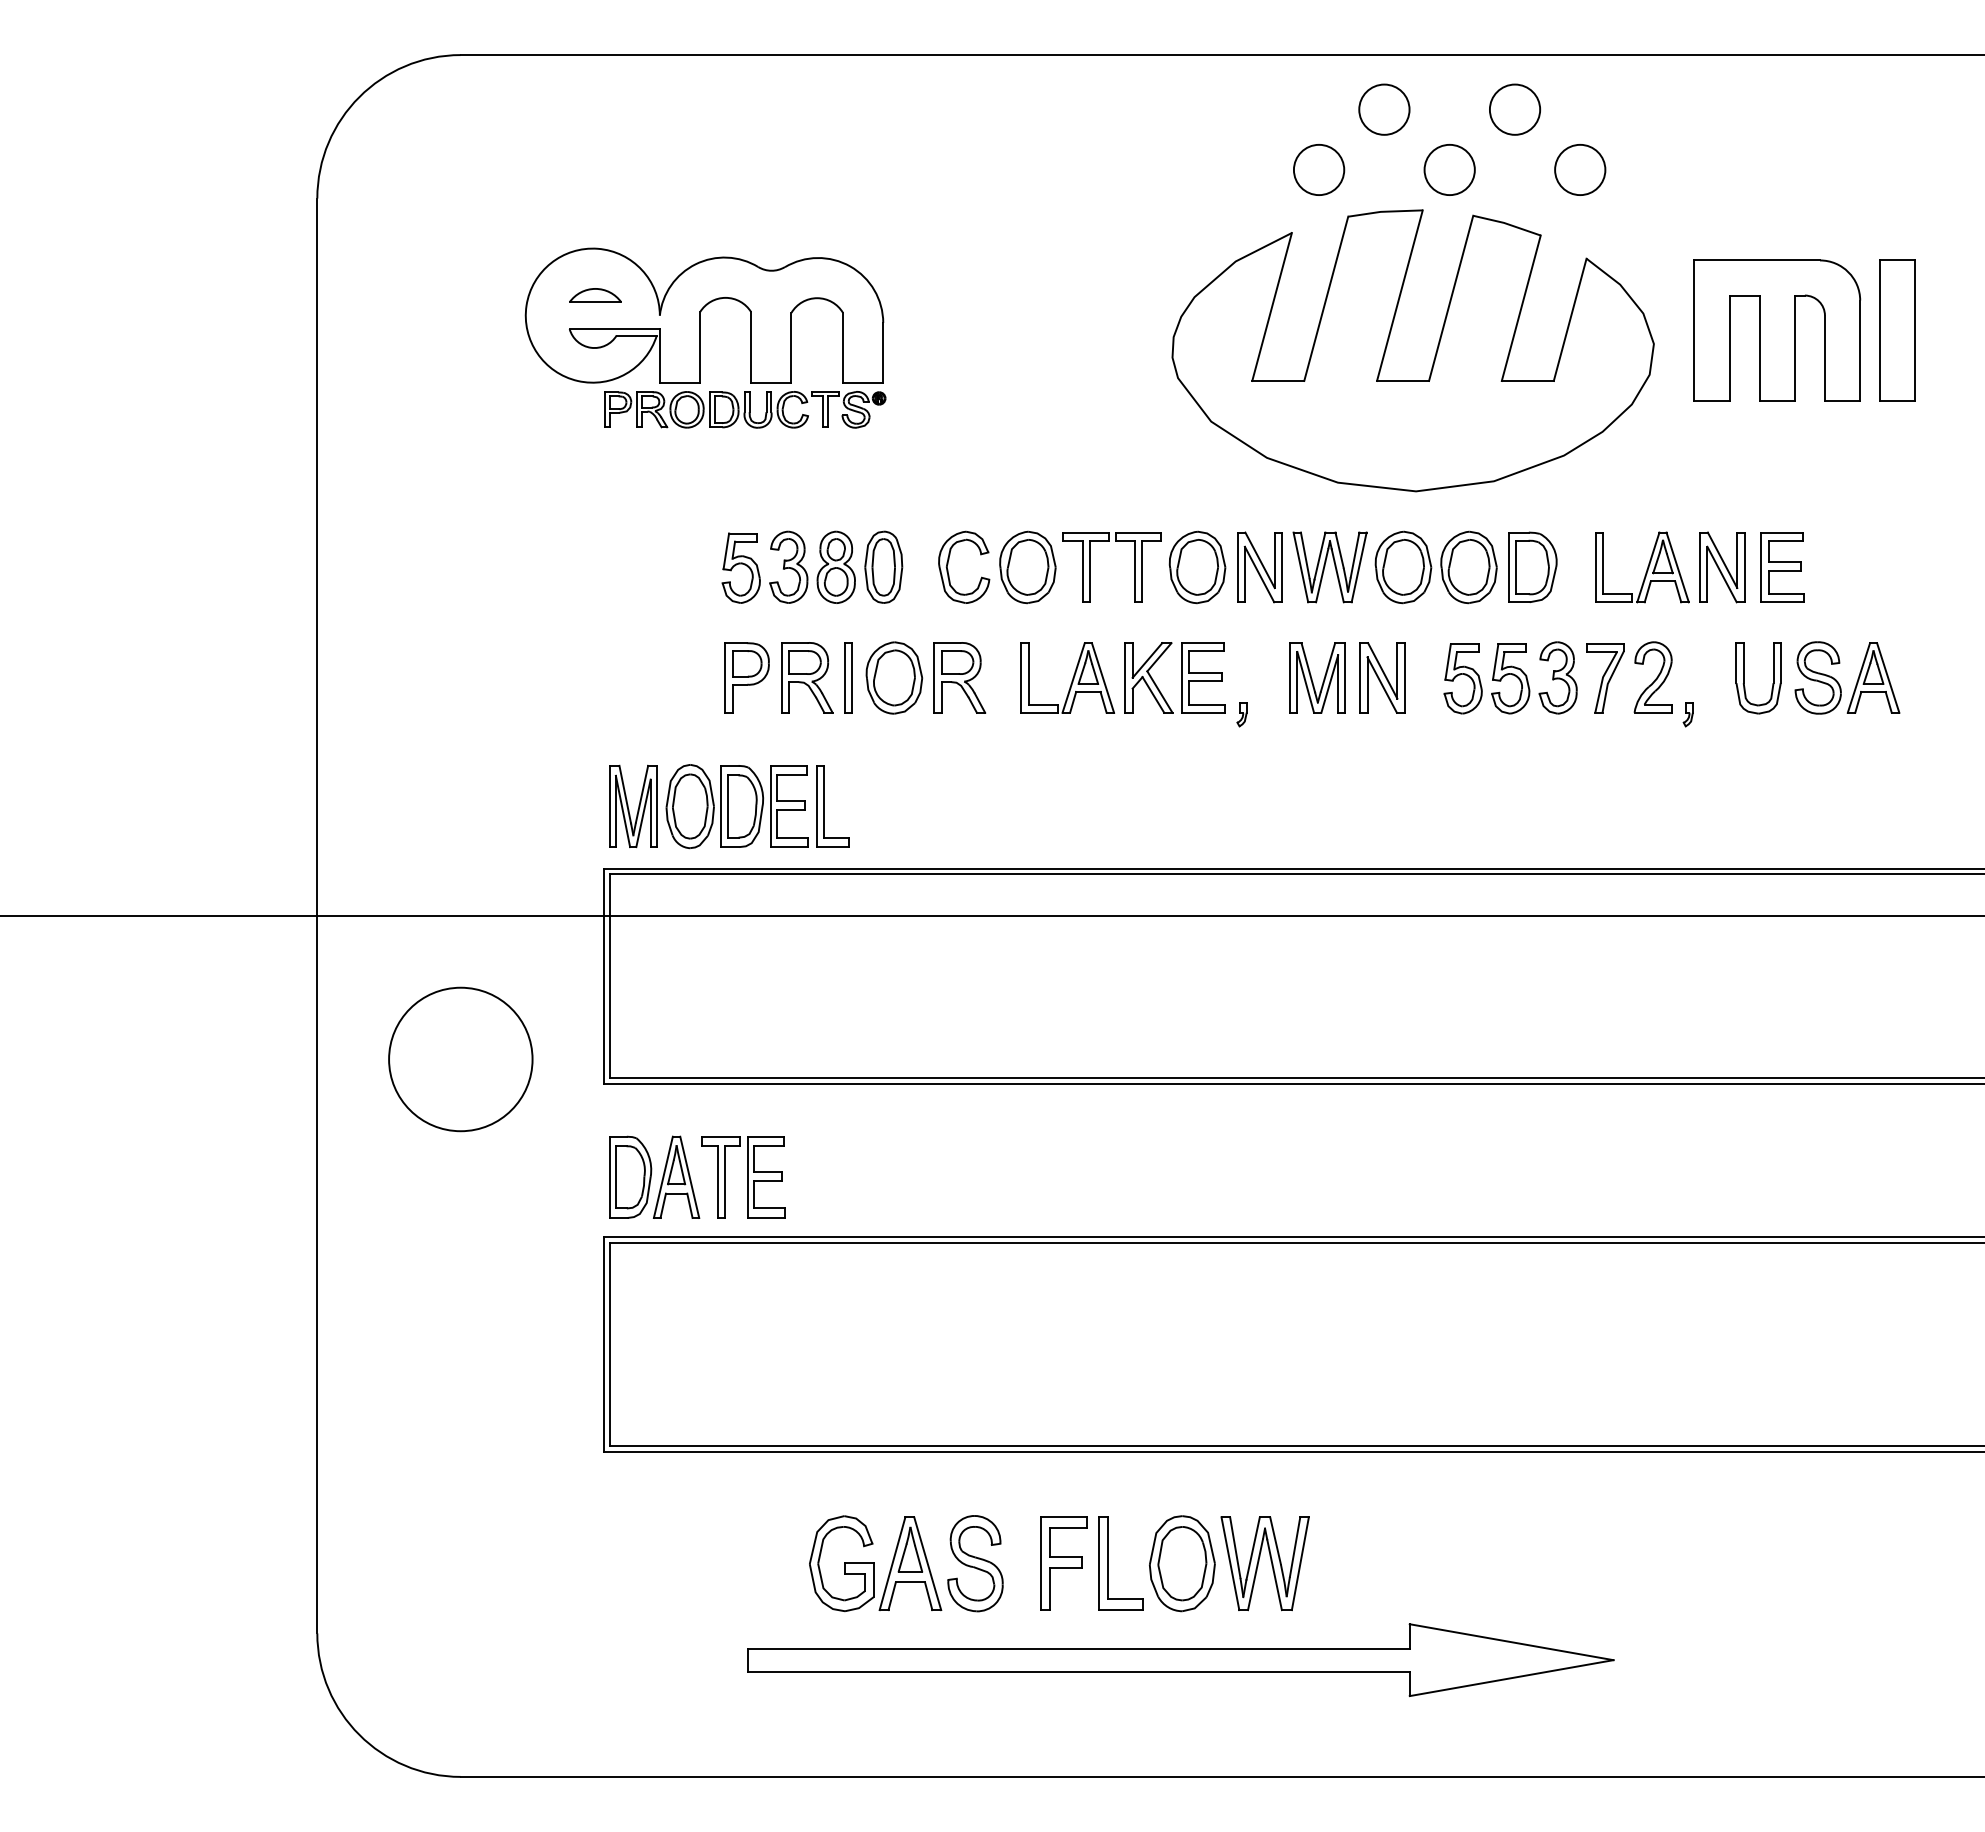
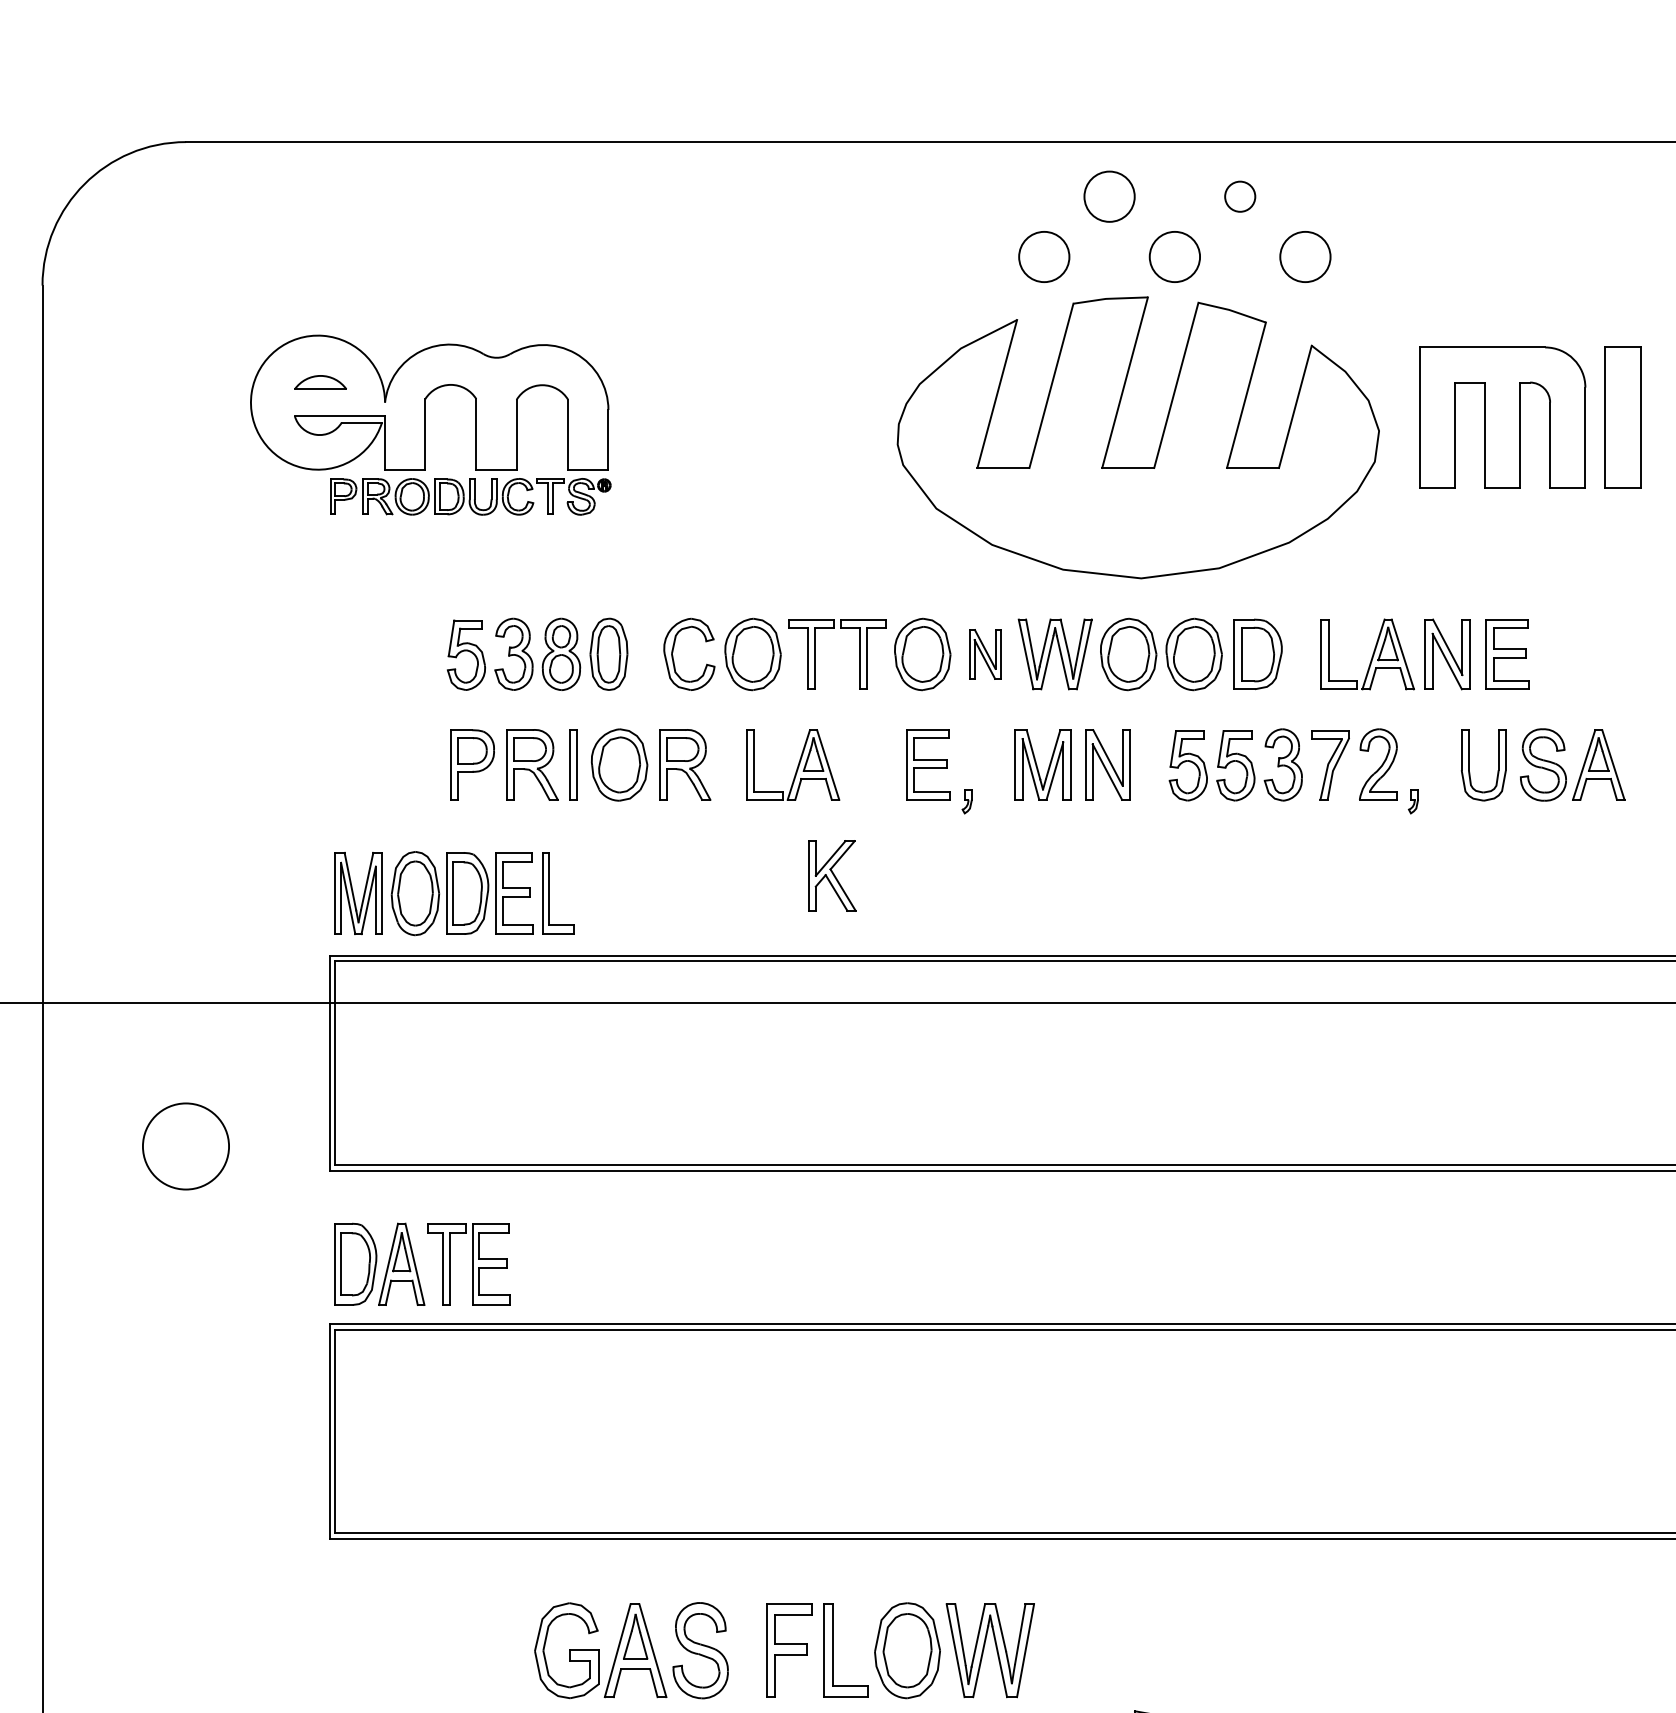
circle: (1514, 109) -> (1239, 196), size x0.6
part: (1259, 567) -> (984, 654), size x0.7
part: (1148, 677) -> (831, 875), moved
circle: (460, 1059) -> (185, 1146), size x0.6

